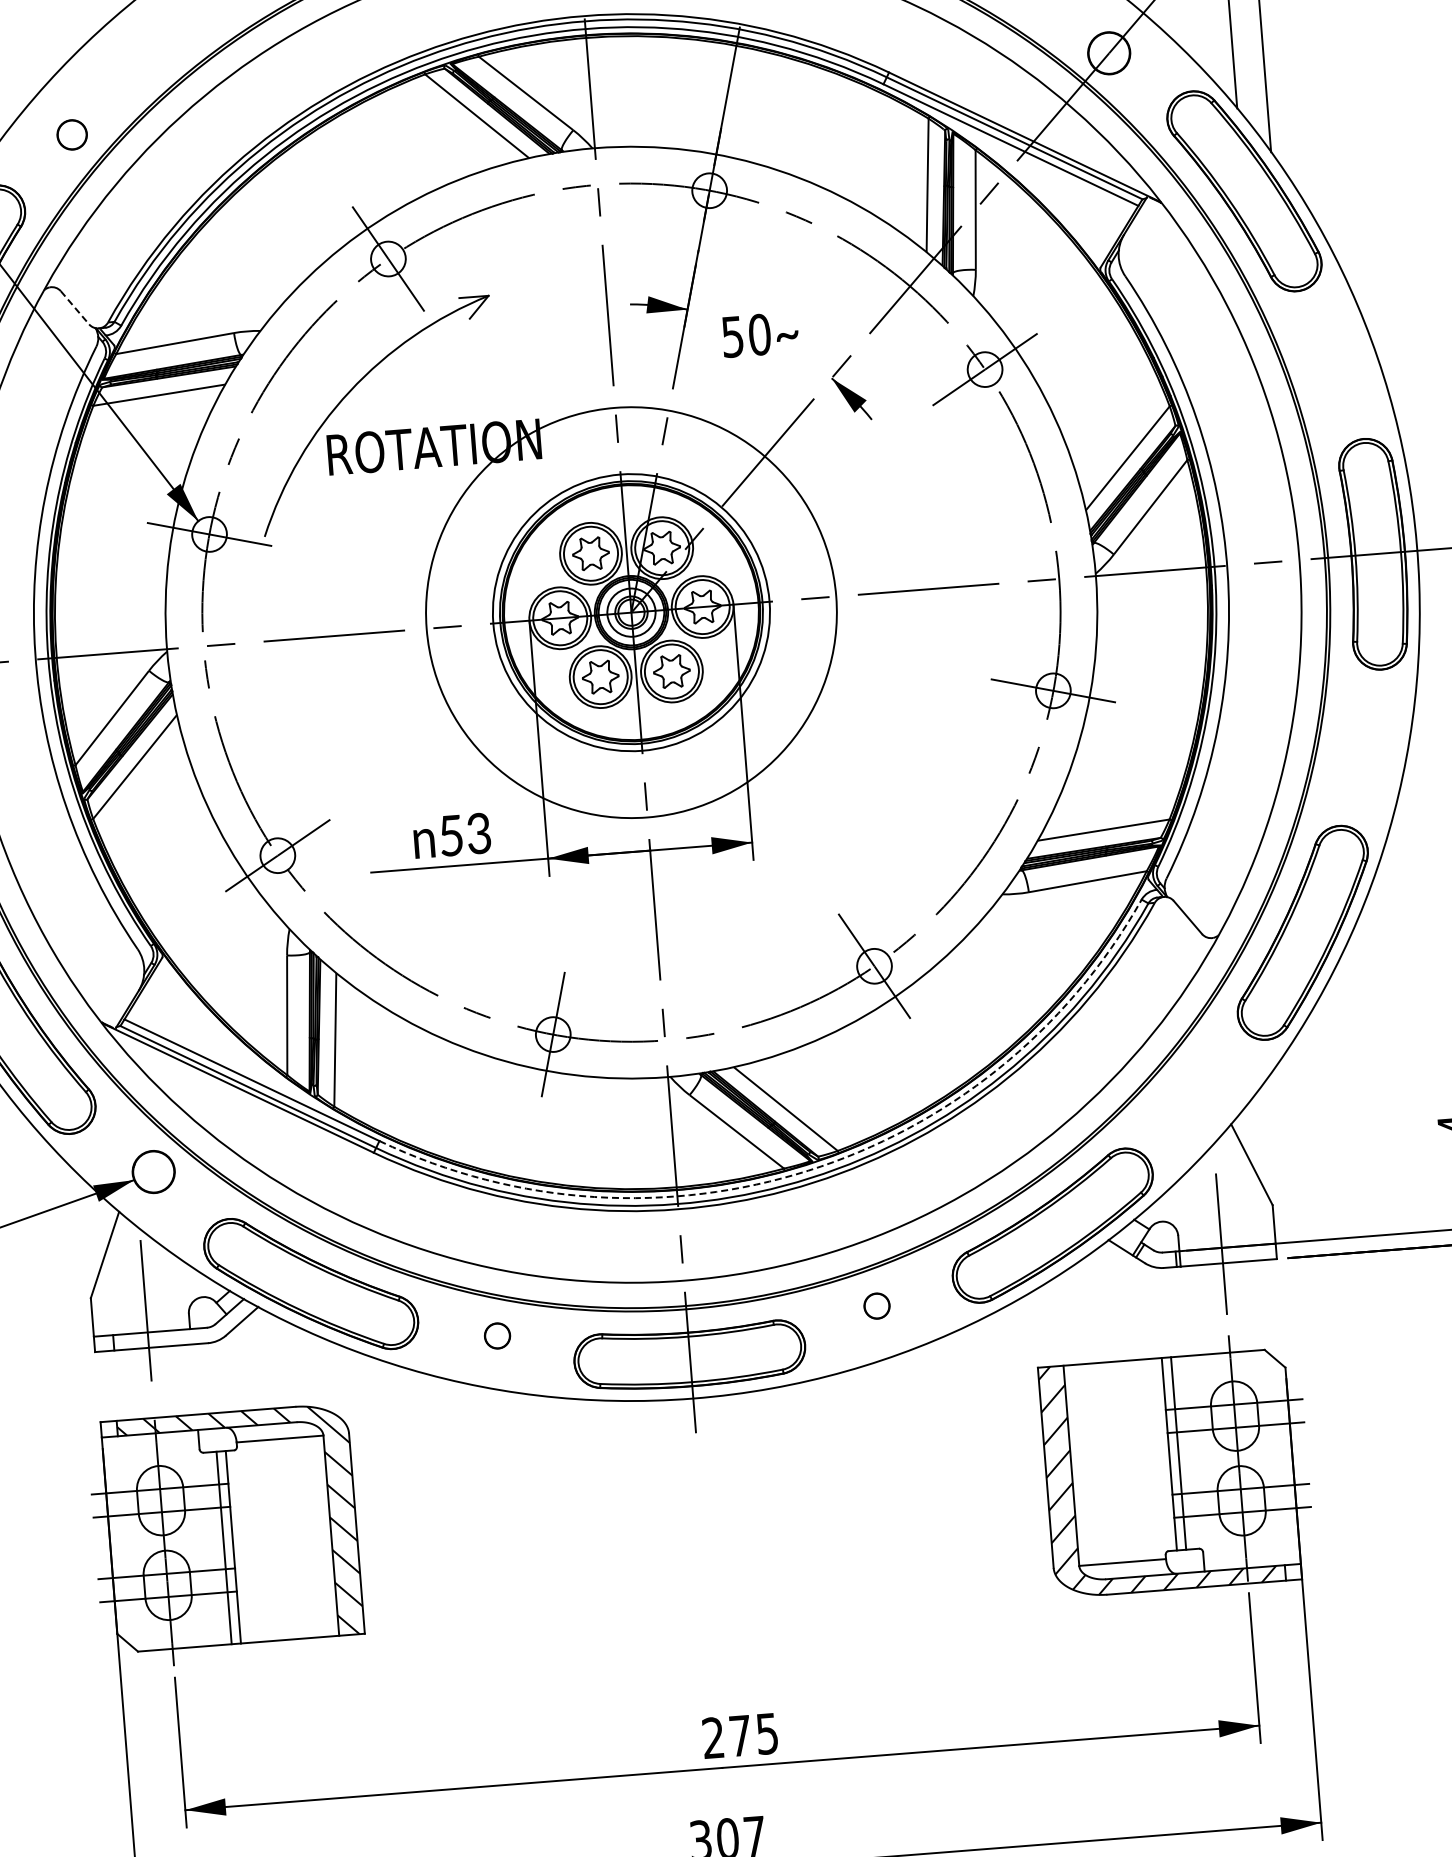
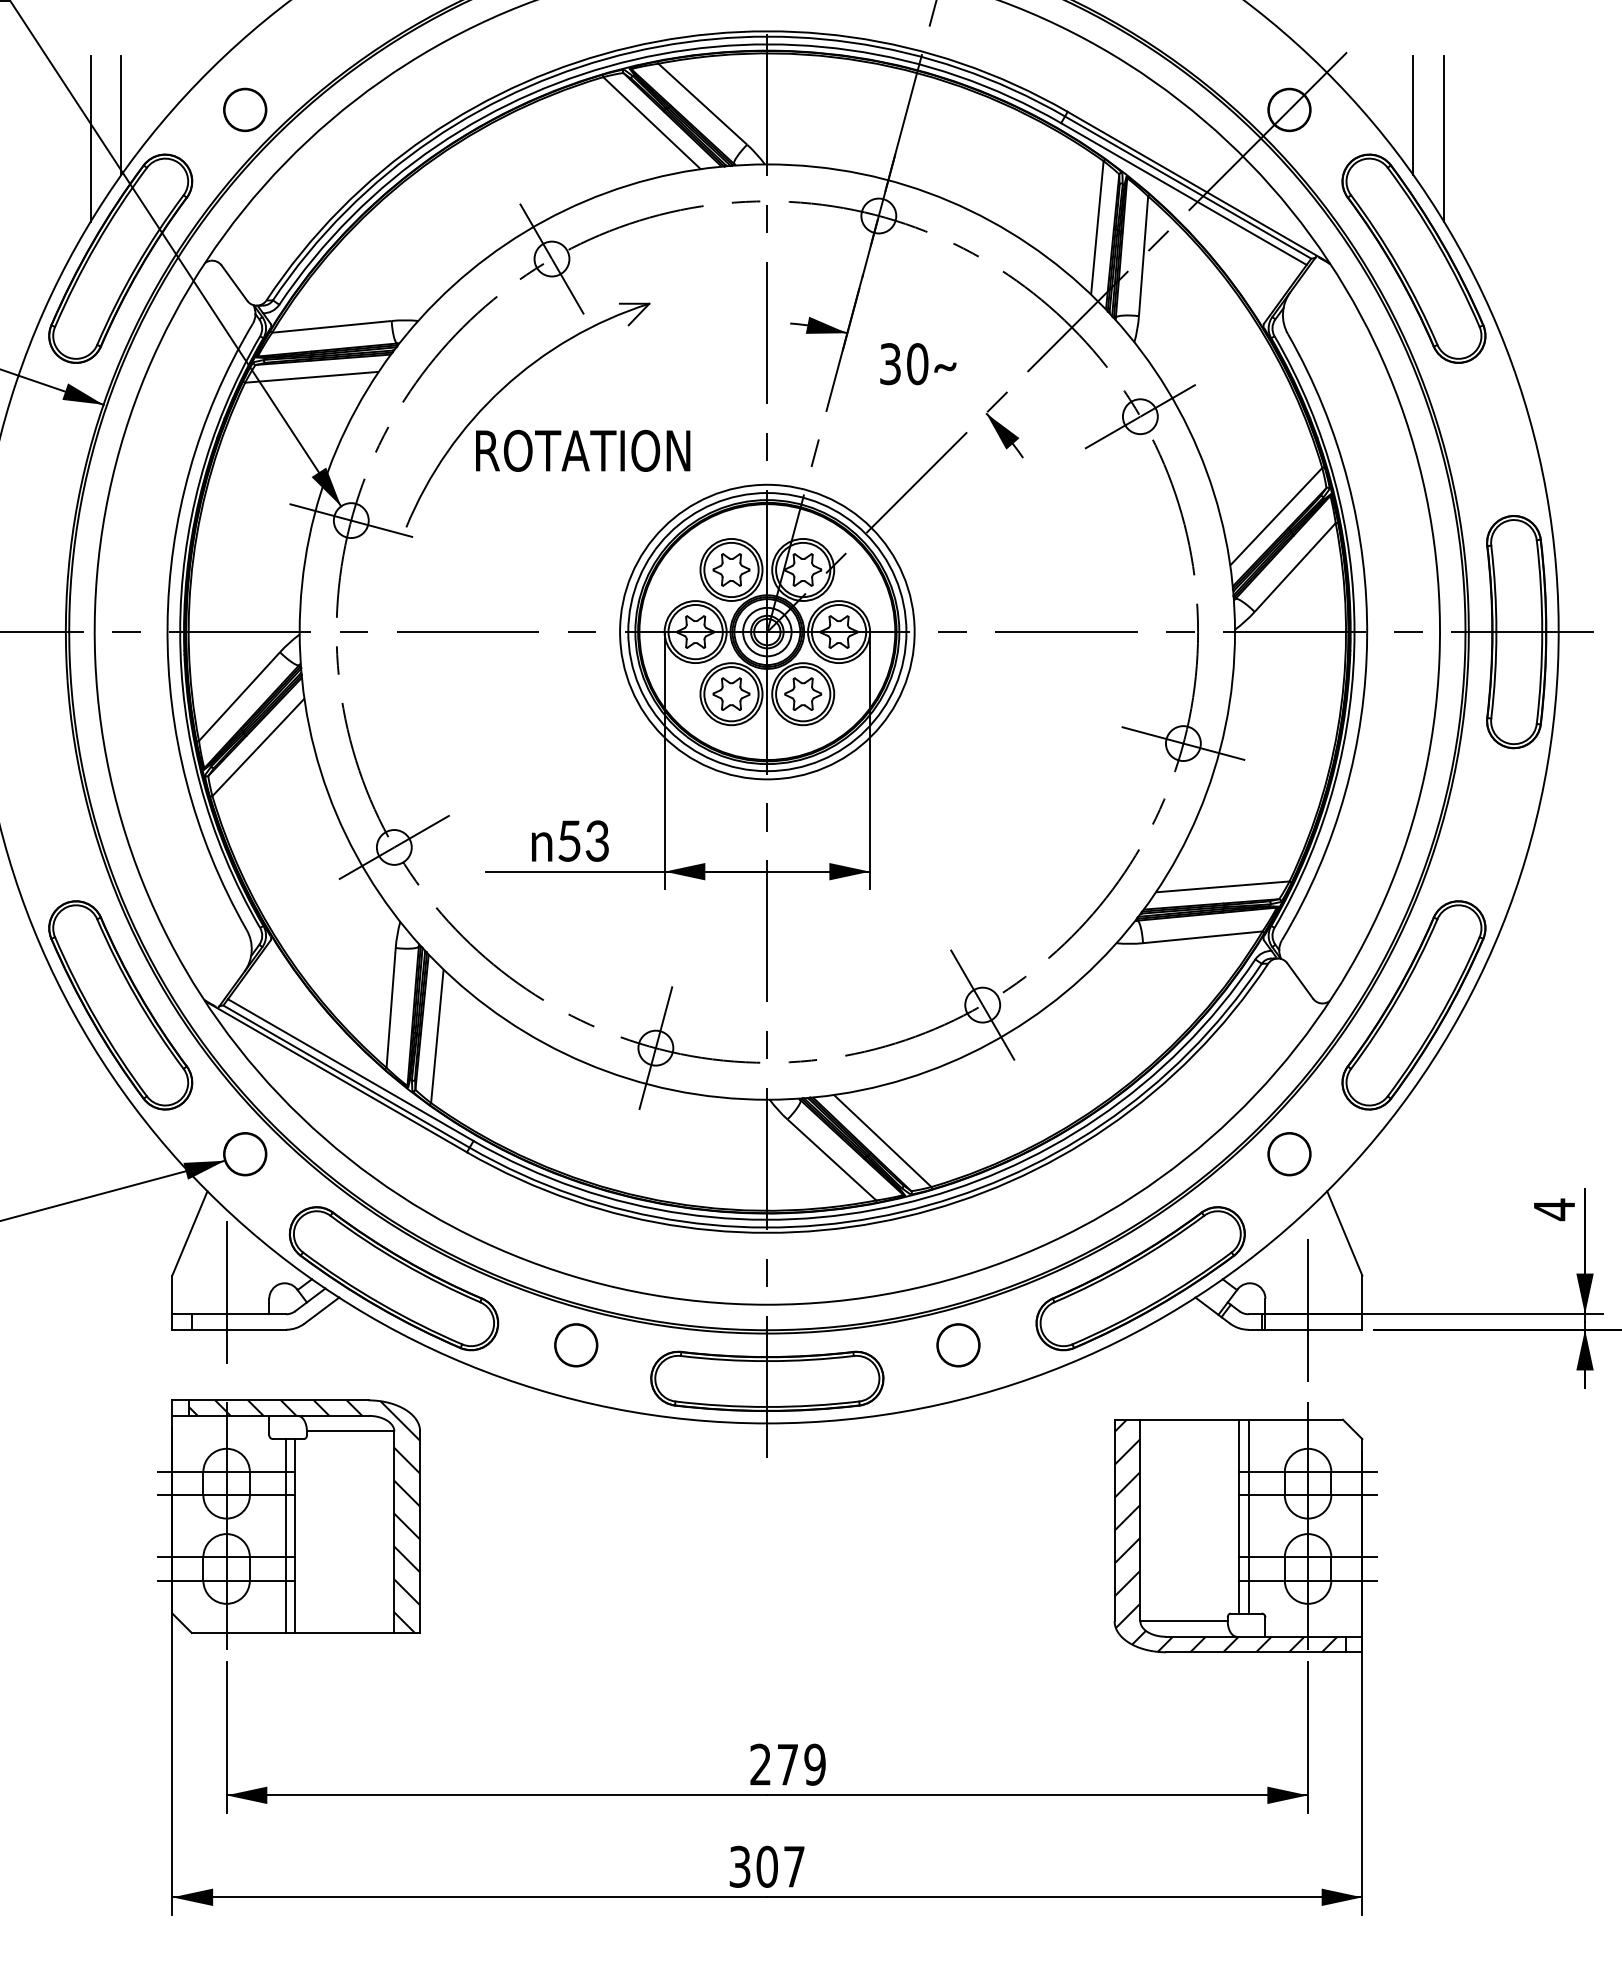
part: (72, 134) -> (245, 109), size x1.43
line: (75, 308) -> (234, 283), dashed -> solid
text: (732, 336) -> (890, 363), 50 -> 30
circle: (631, 612) -> (767, 631), size x0.71
circle: (1190, 1090) -> (1289, 1154), added
arc: (808, 1170) -> (900, 1204), dashed -> solid
circle: (877, 1306) -> (958, 1345), size x1.67
circle: (497, 1336) -> (576, 1345), size x1.67
text: (766, 1733) -> (814, 1764), 275 -> 279

